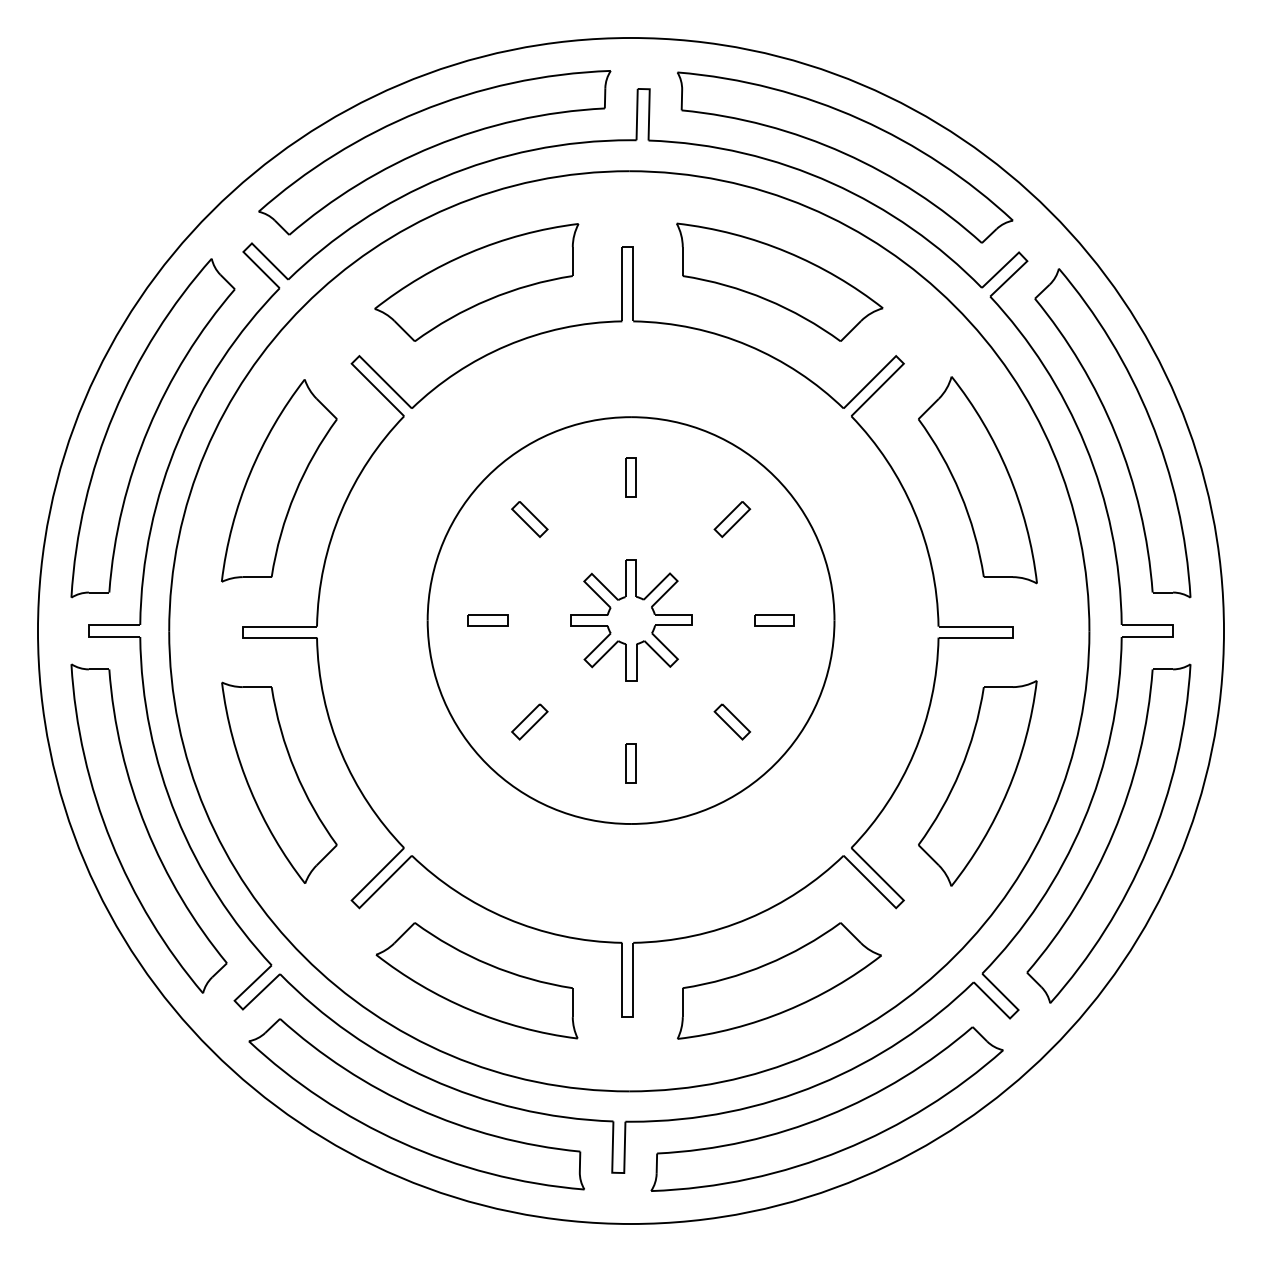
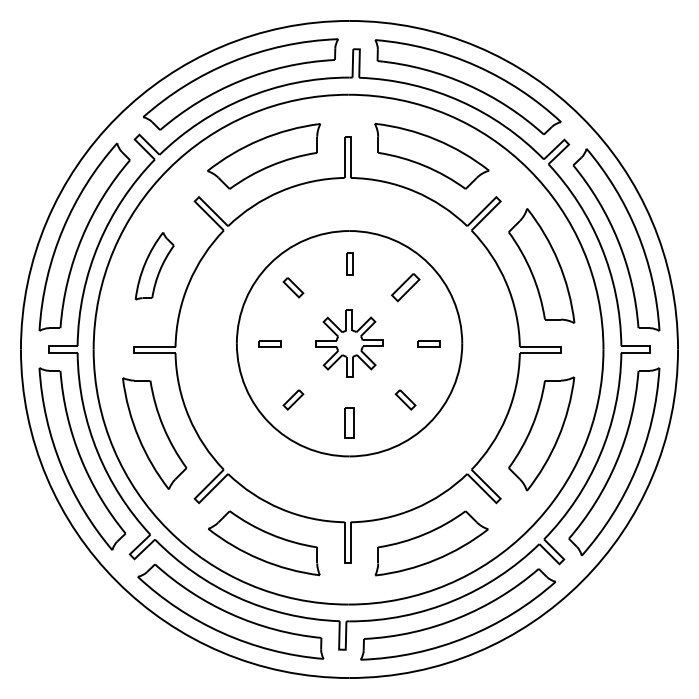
part: (279, 479) -> (154, 265), size x0.6
part: (732, 519) -> (405, 287), size x1.4
part: (631, 762) -> (349, 422), size x1.4

